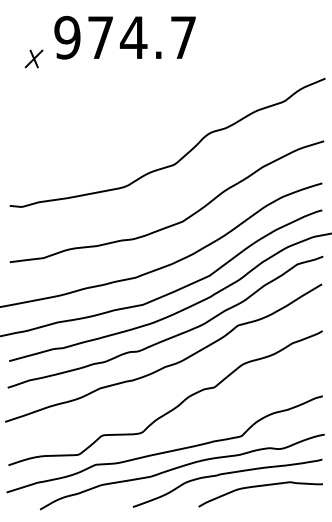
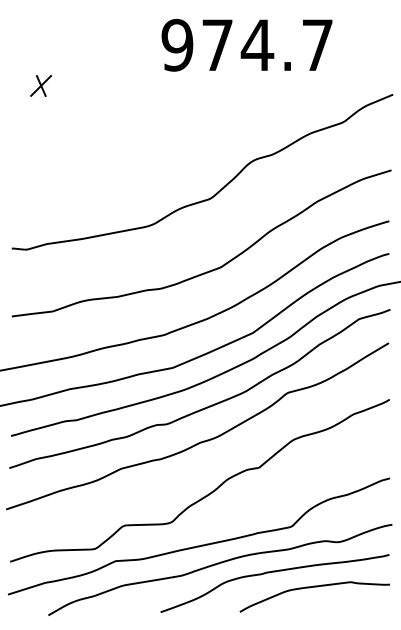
text: (124, 37) -> (246, 45), moved
part: (33, 58) -> (40, 85), moved

